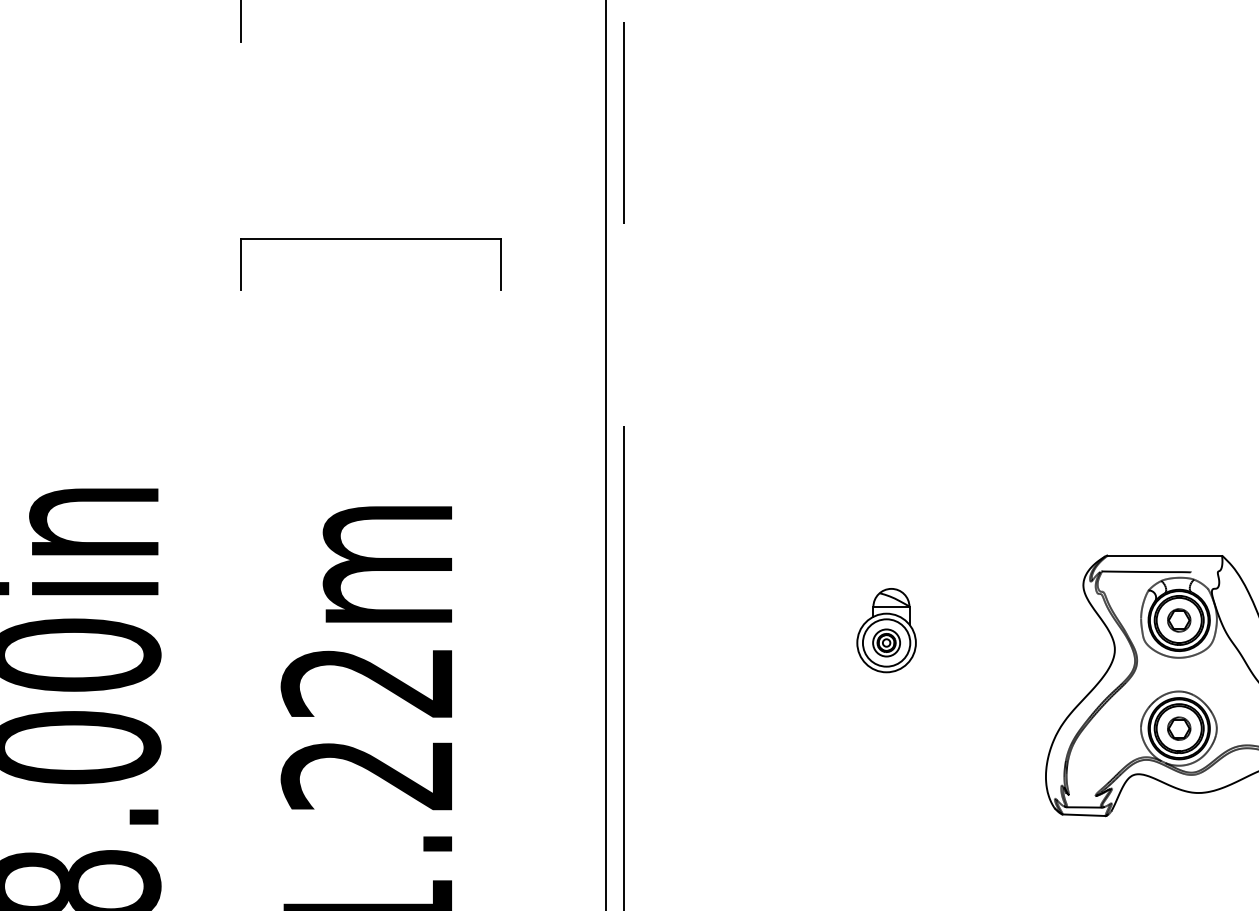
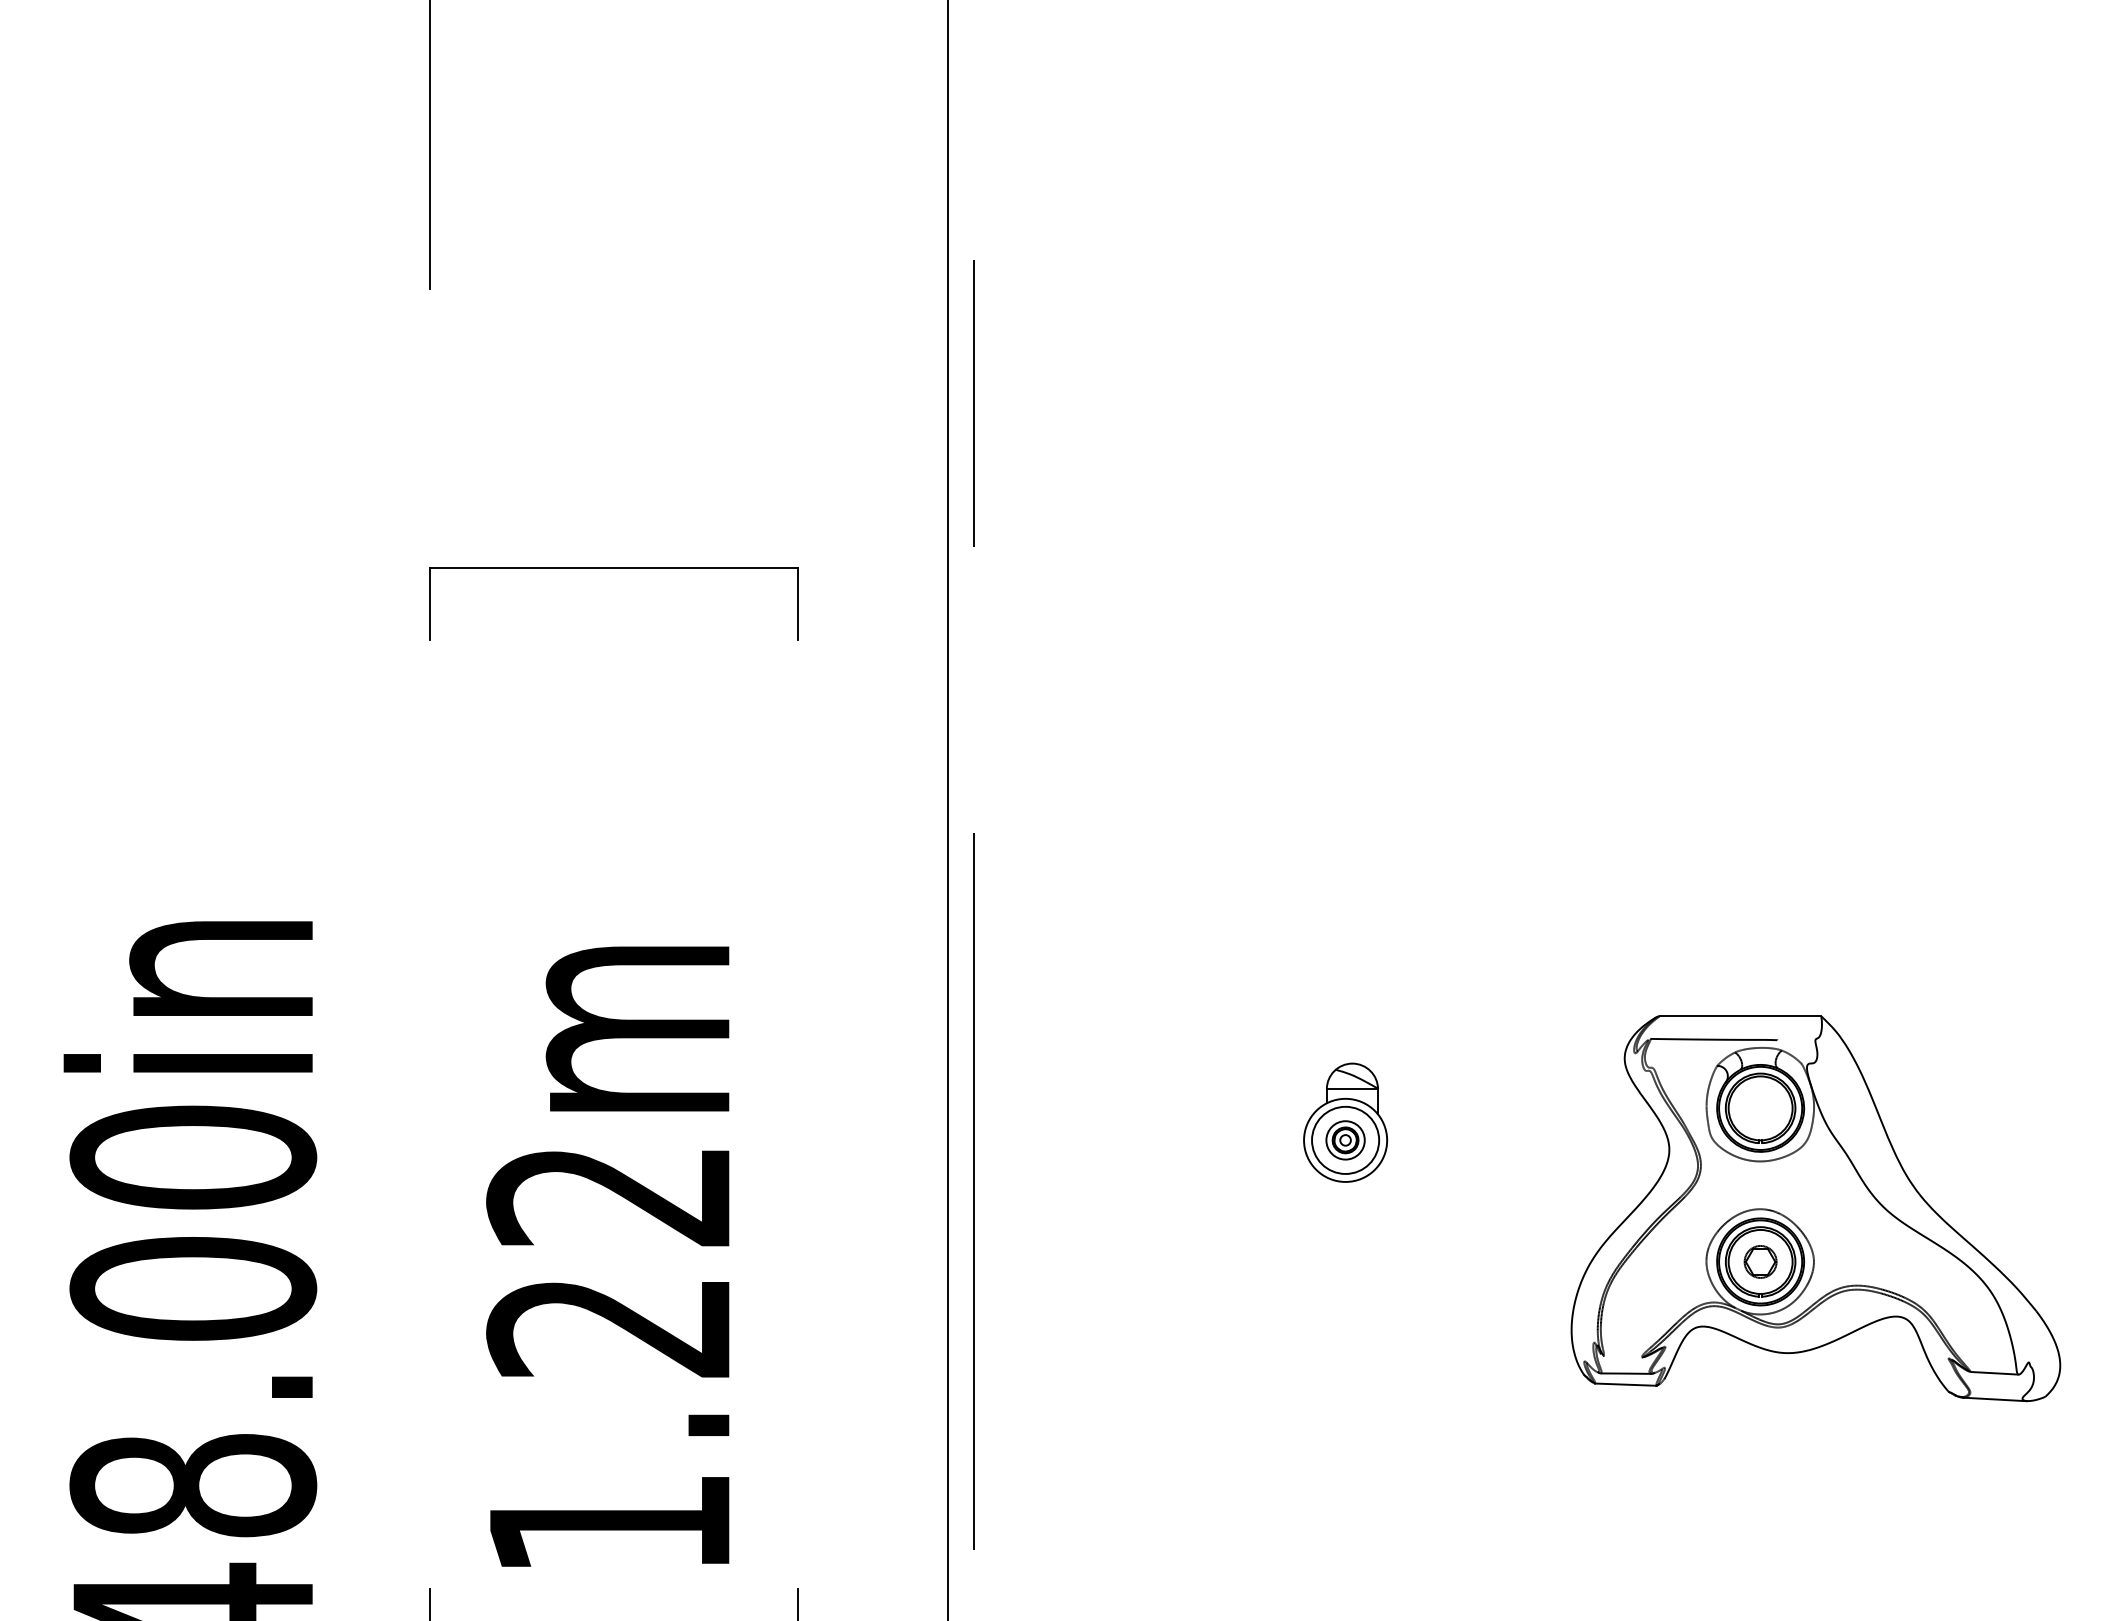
part: (1179, 620) -> (1760, 1108), removed

